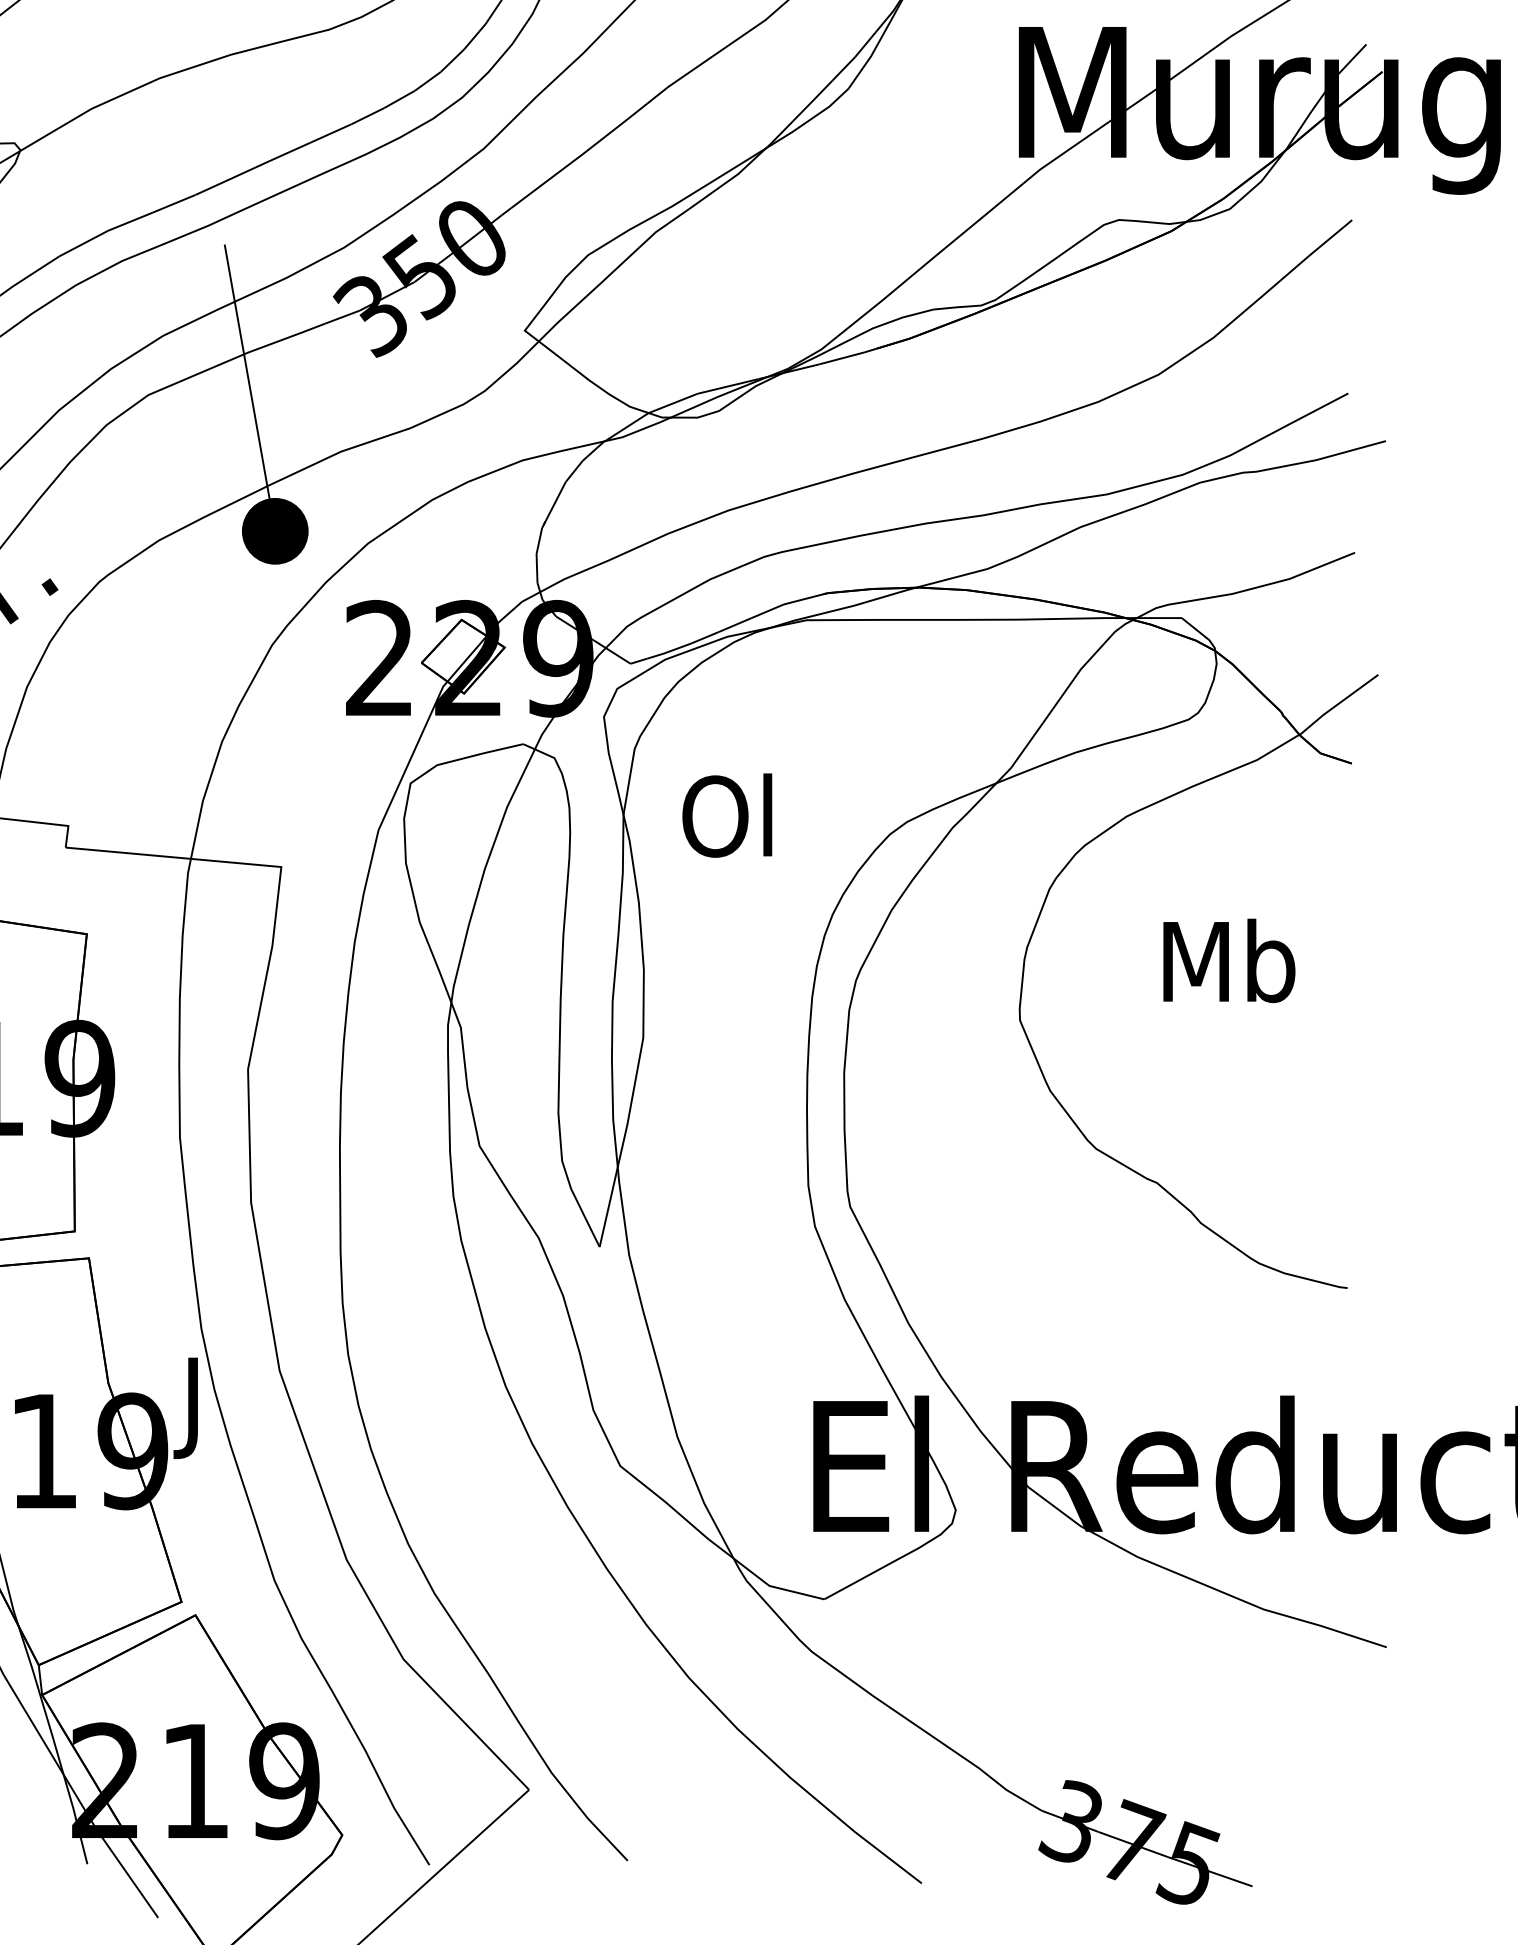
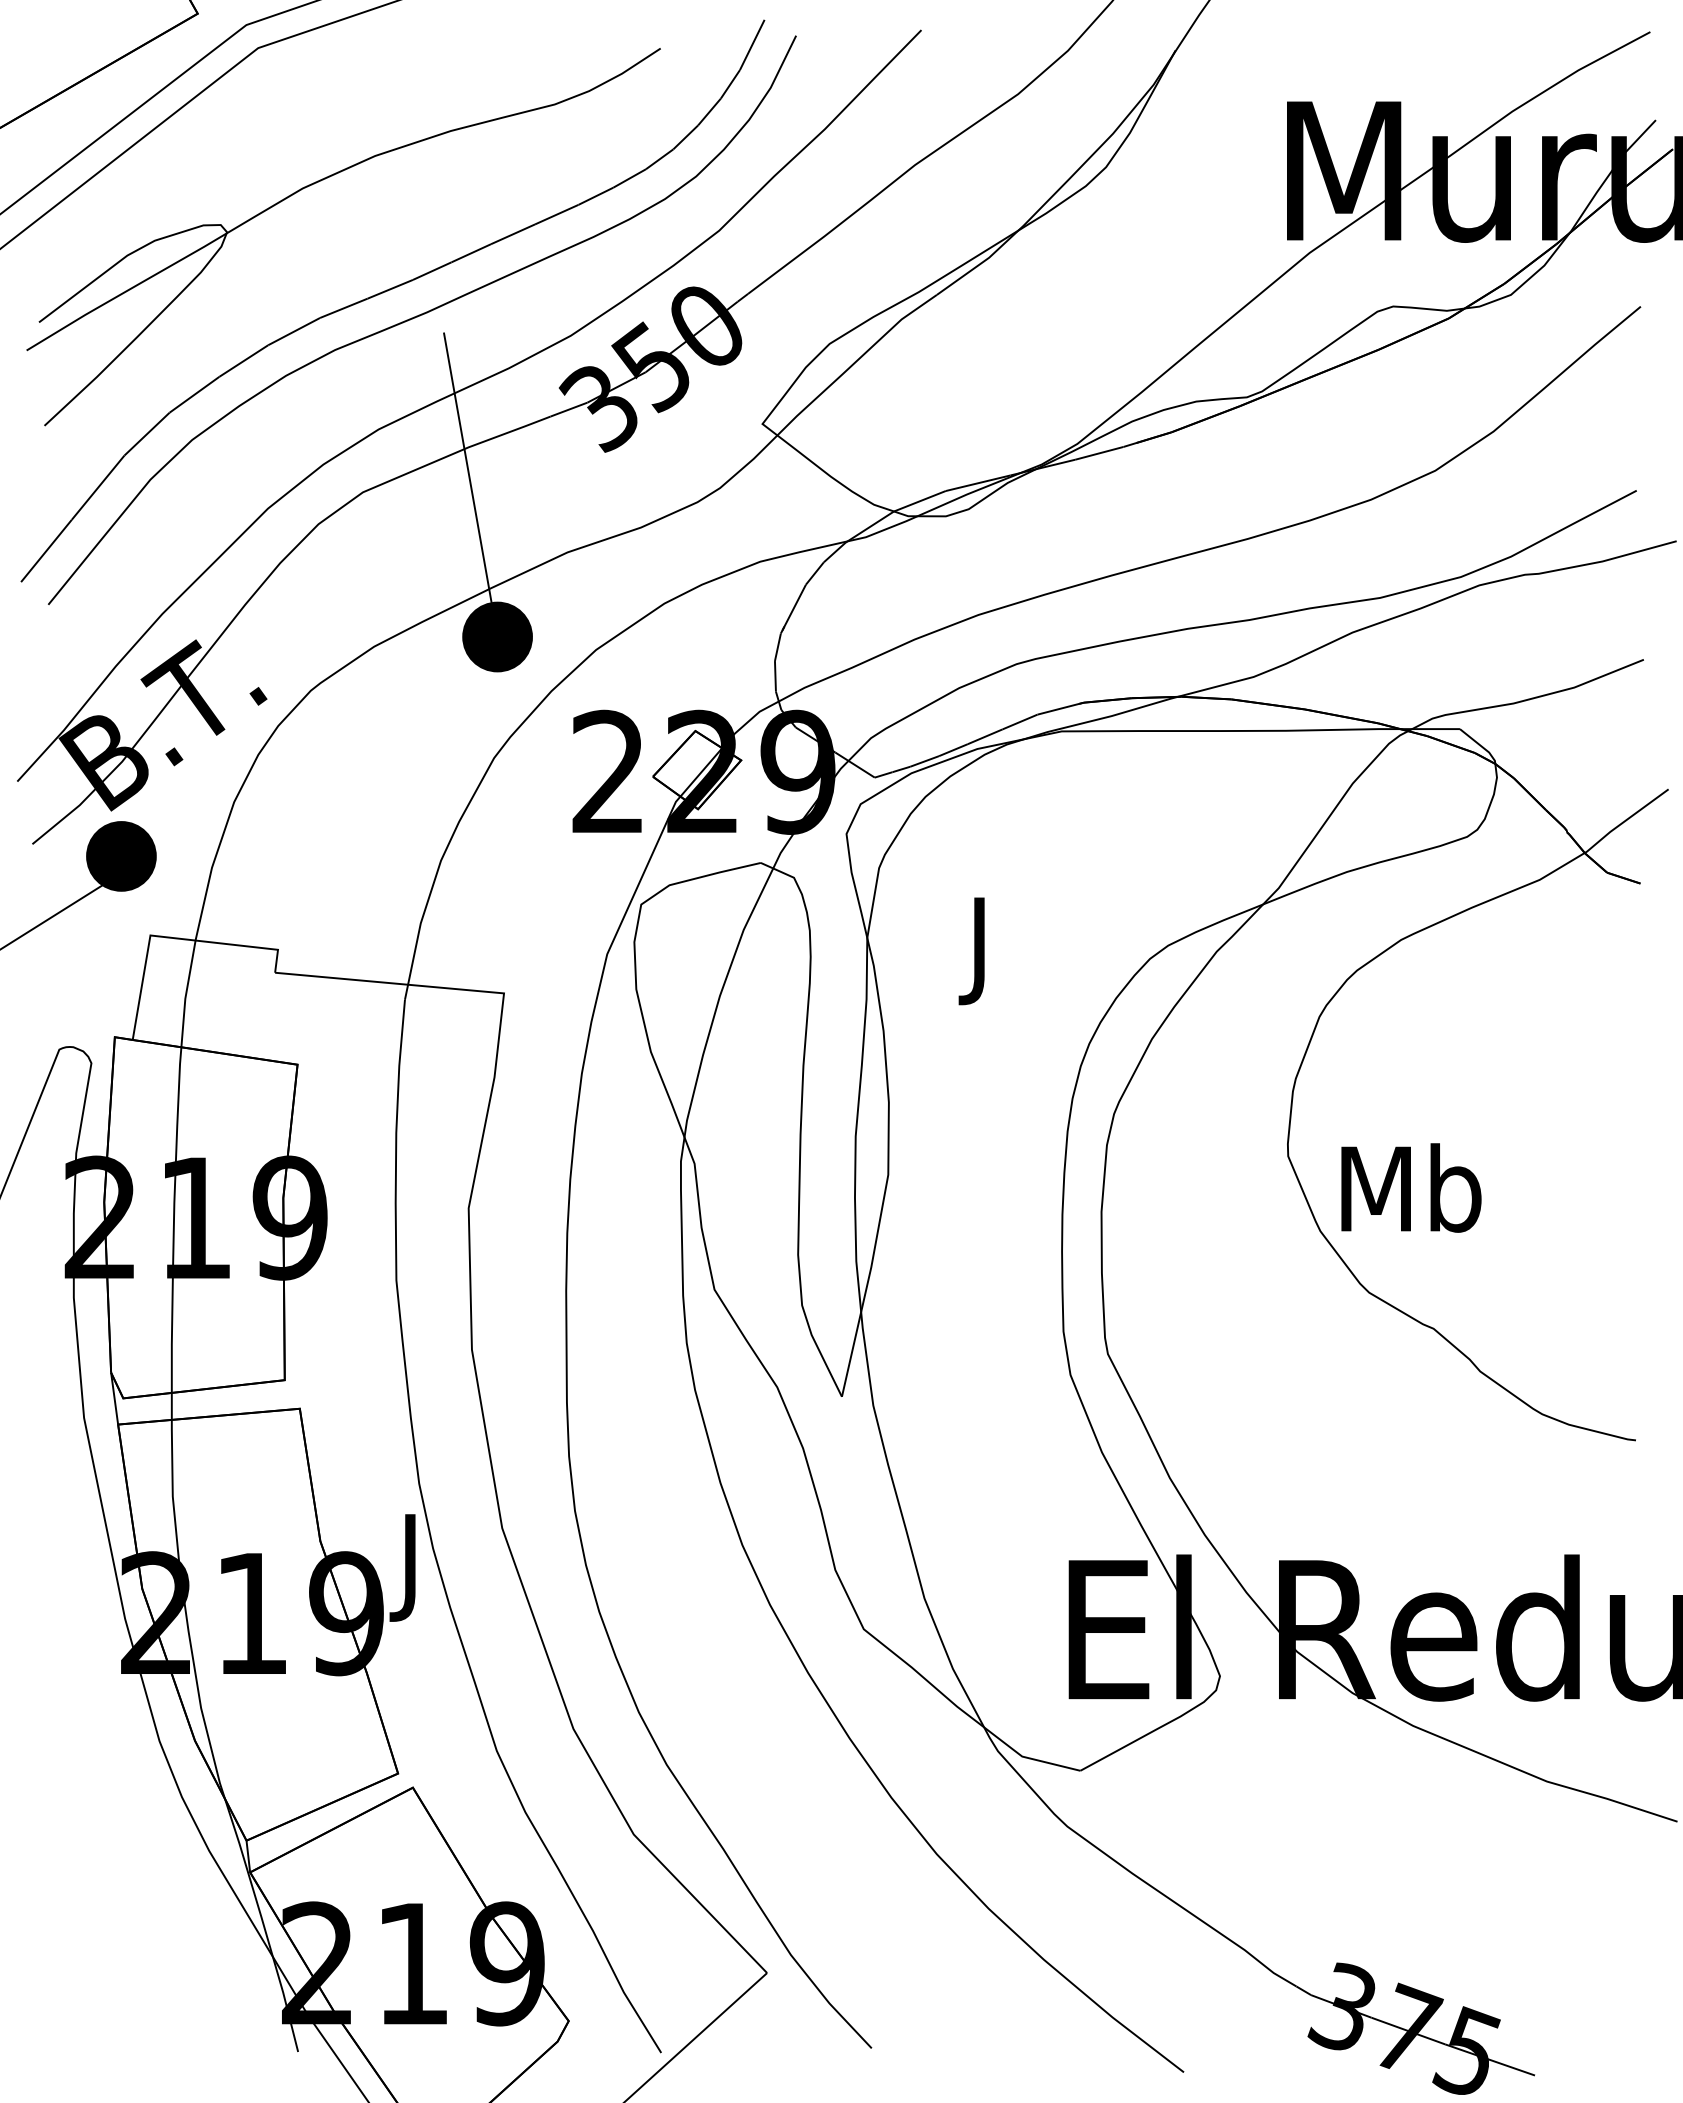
text: (727, 825) -> (977, 949), Ol -> J
text: (1229, 960) -> (1411, 1187), moved

